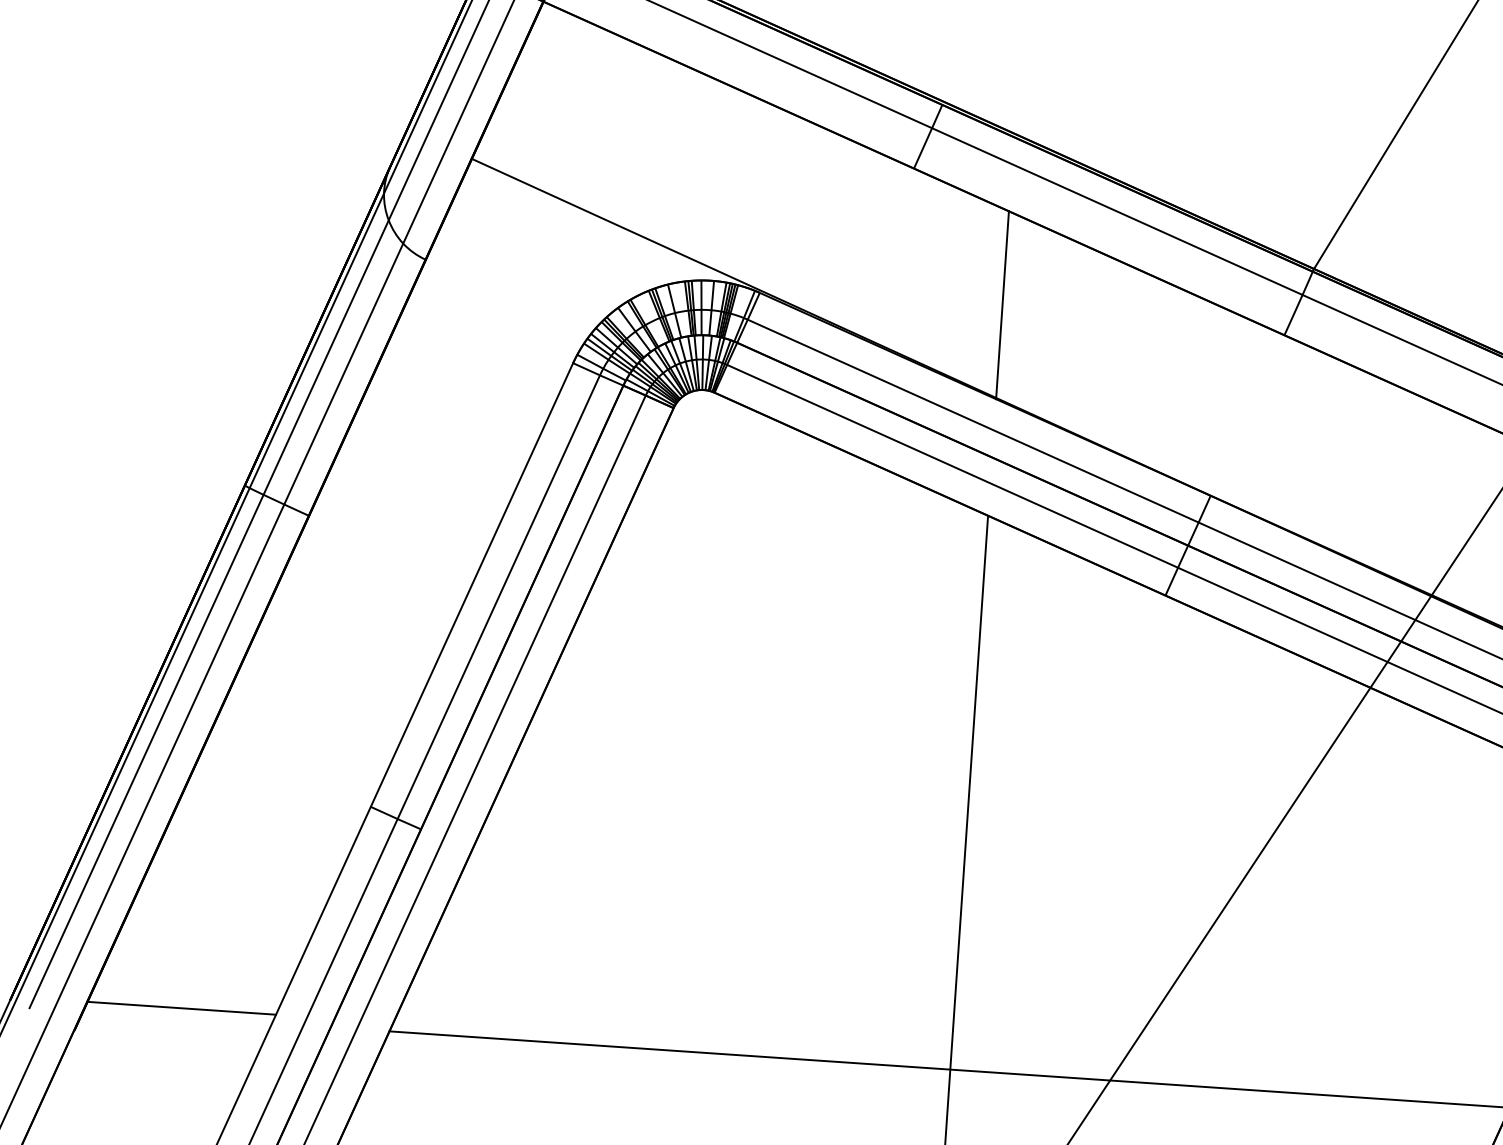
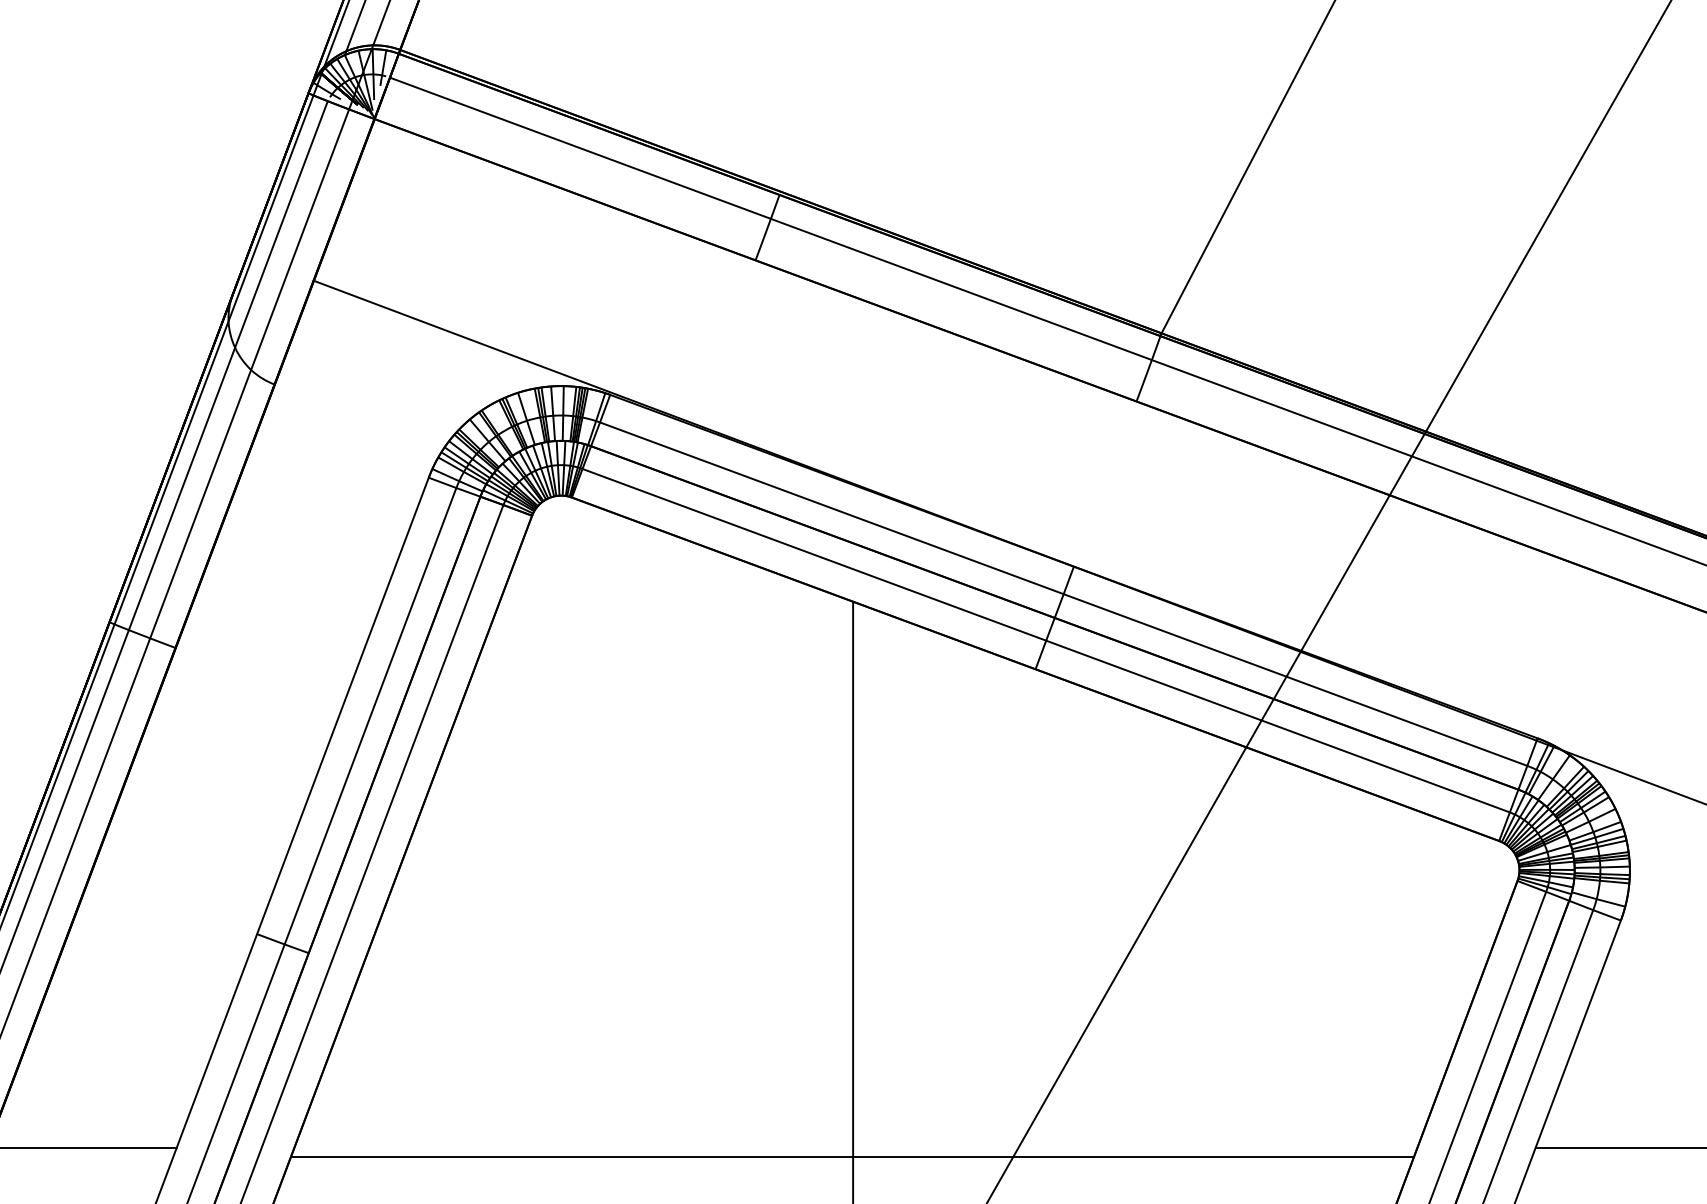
line: (1002, 305) -> (853, 390), removed

